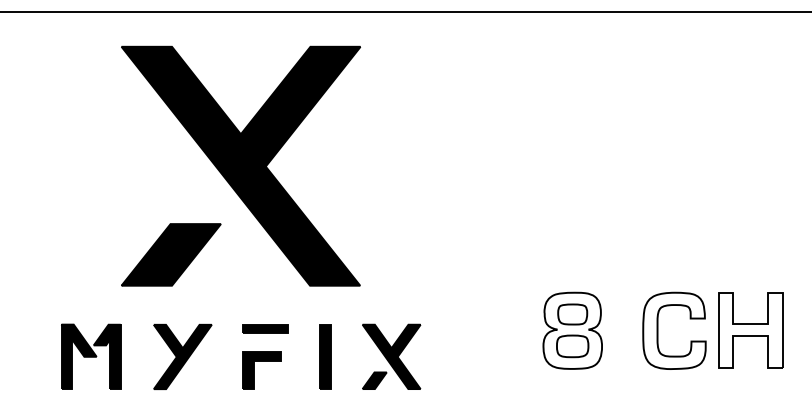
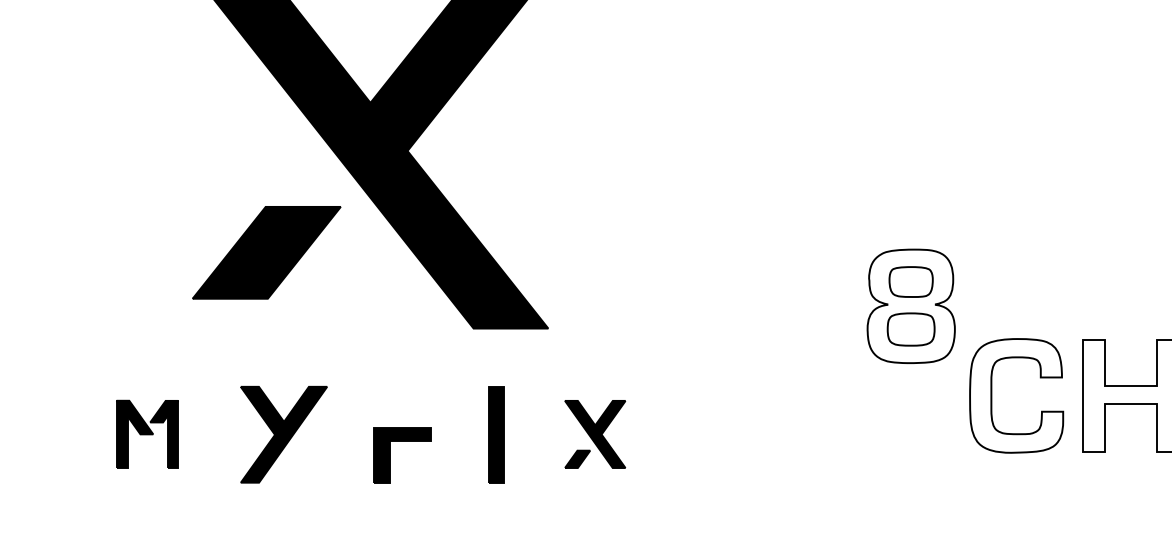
part: (171, 254) -> (267, 252), moved
part: (265, 328) -> (407, 392), removed
part: (572, 330) -> (910, 305), moved
part: (91, 356) -> (147, 434), size x0.7
part: (391, 356) -> (594, 434), size x0.7

